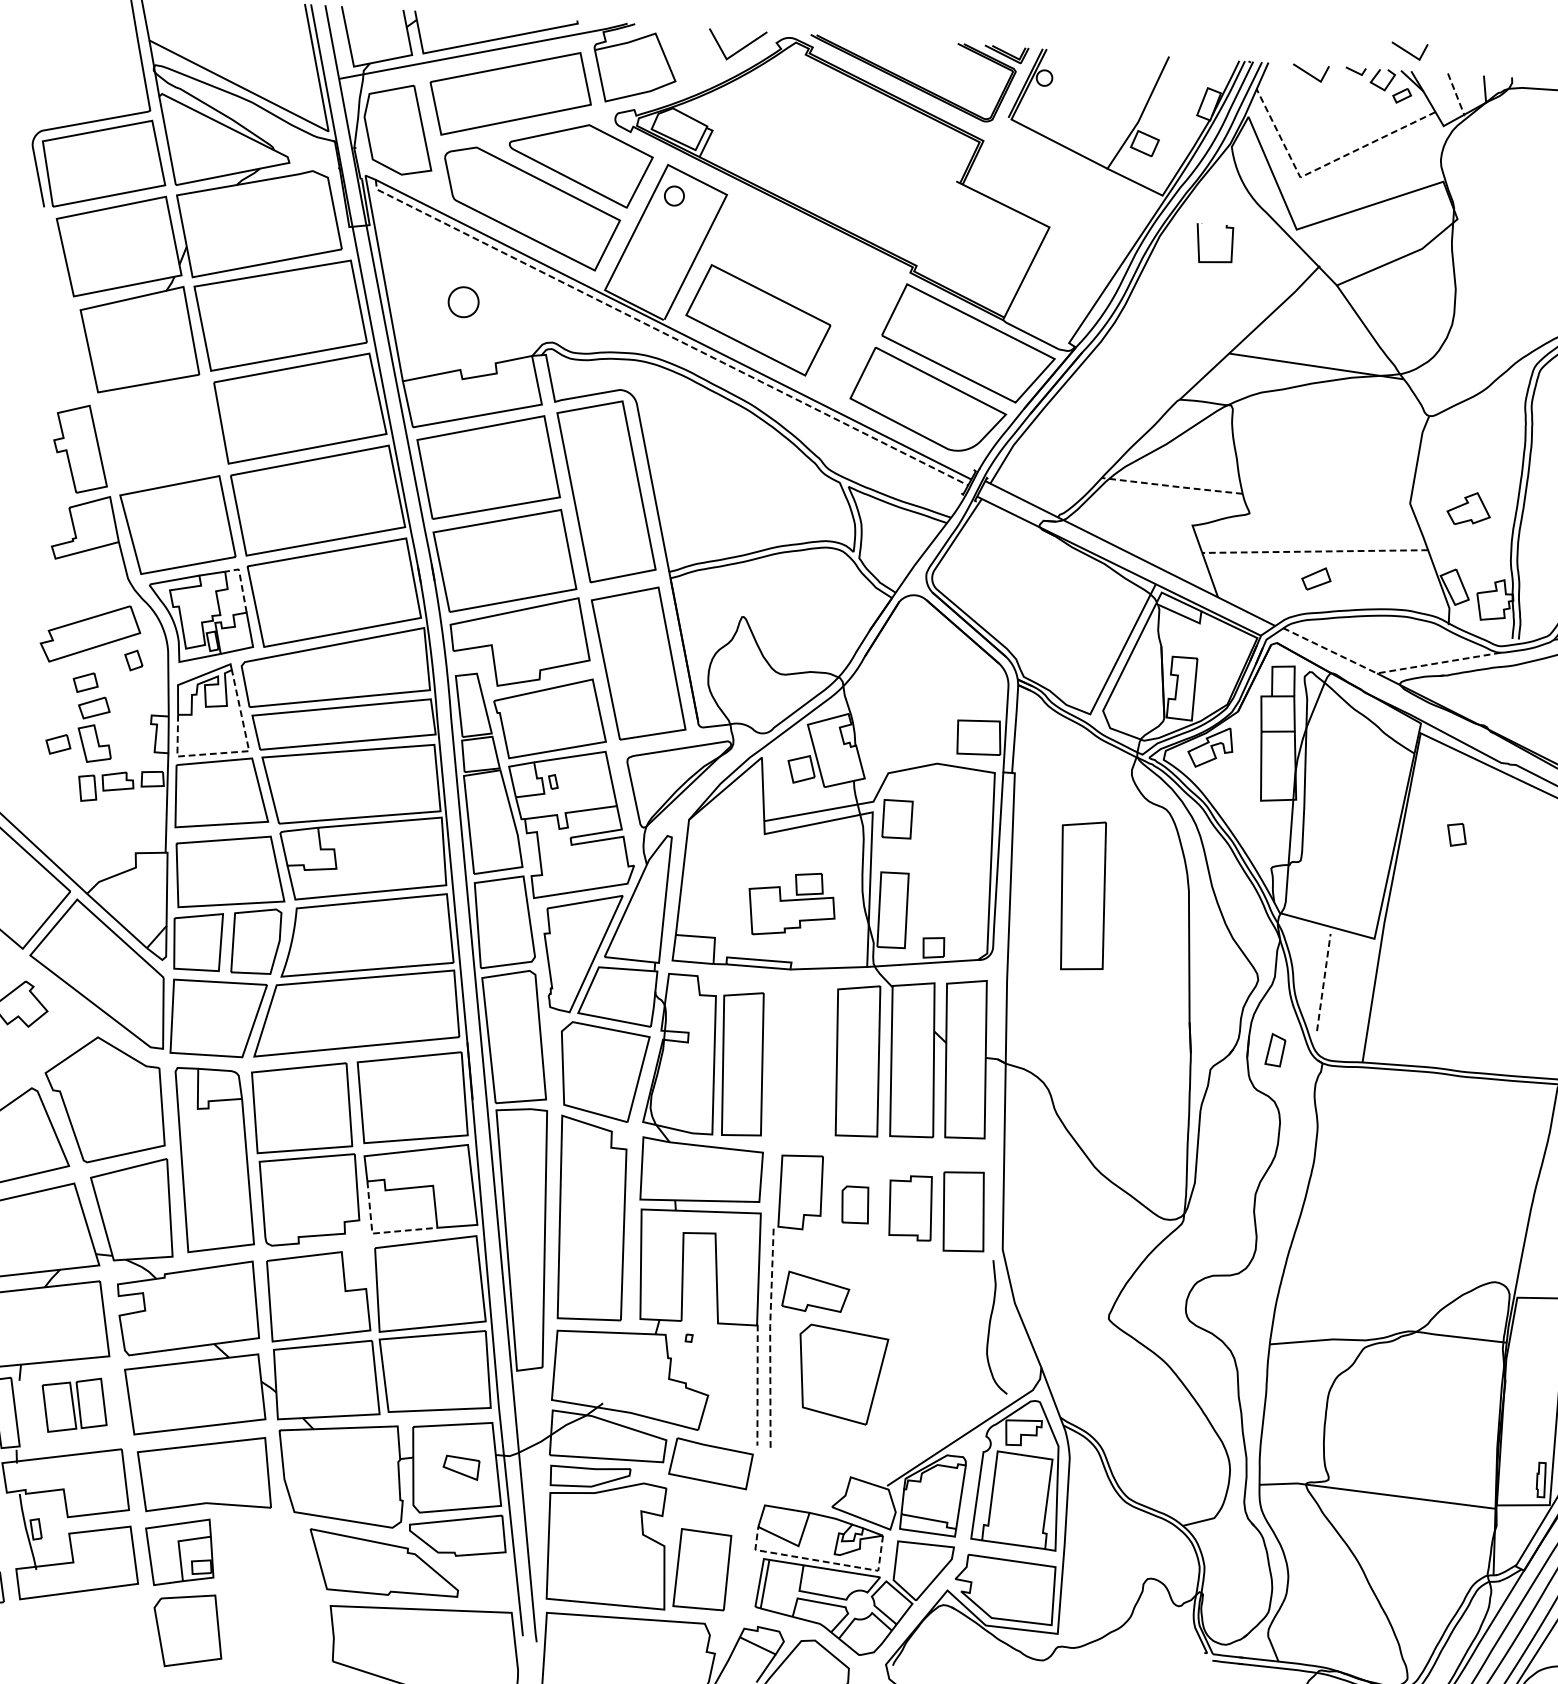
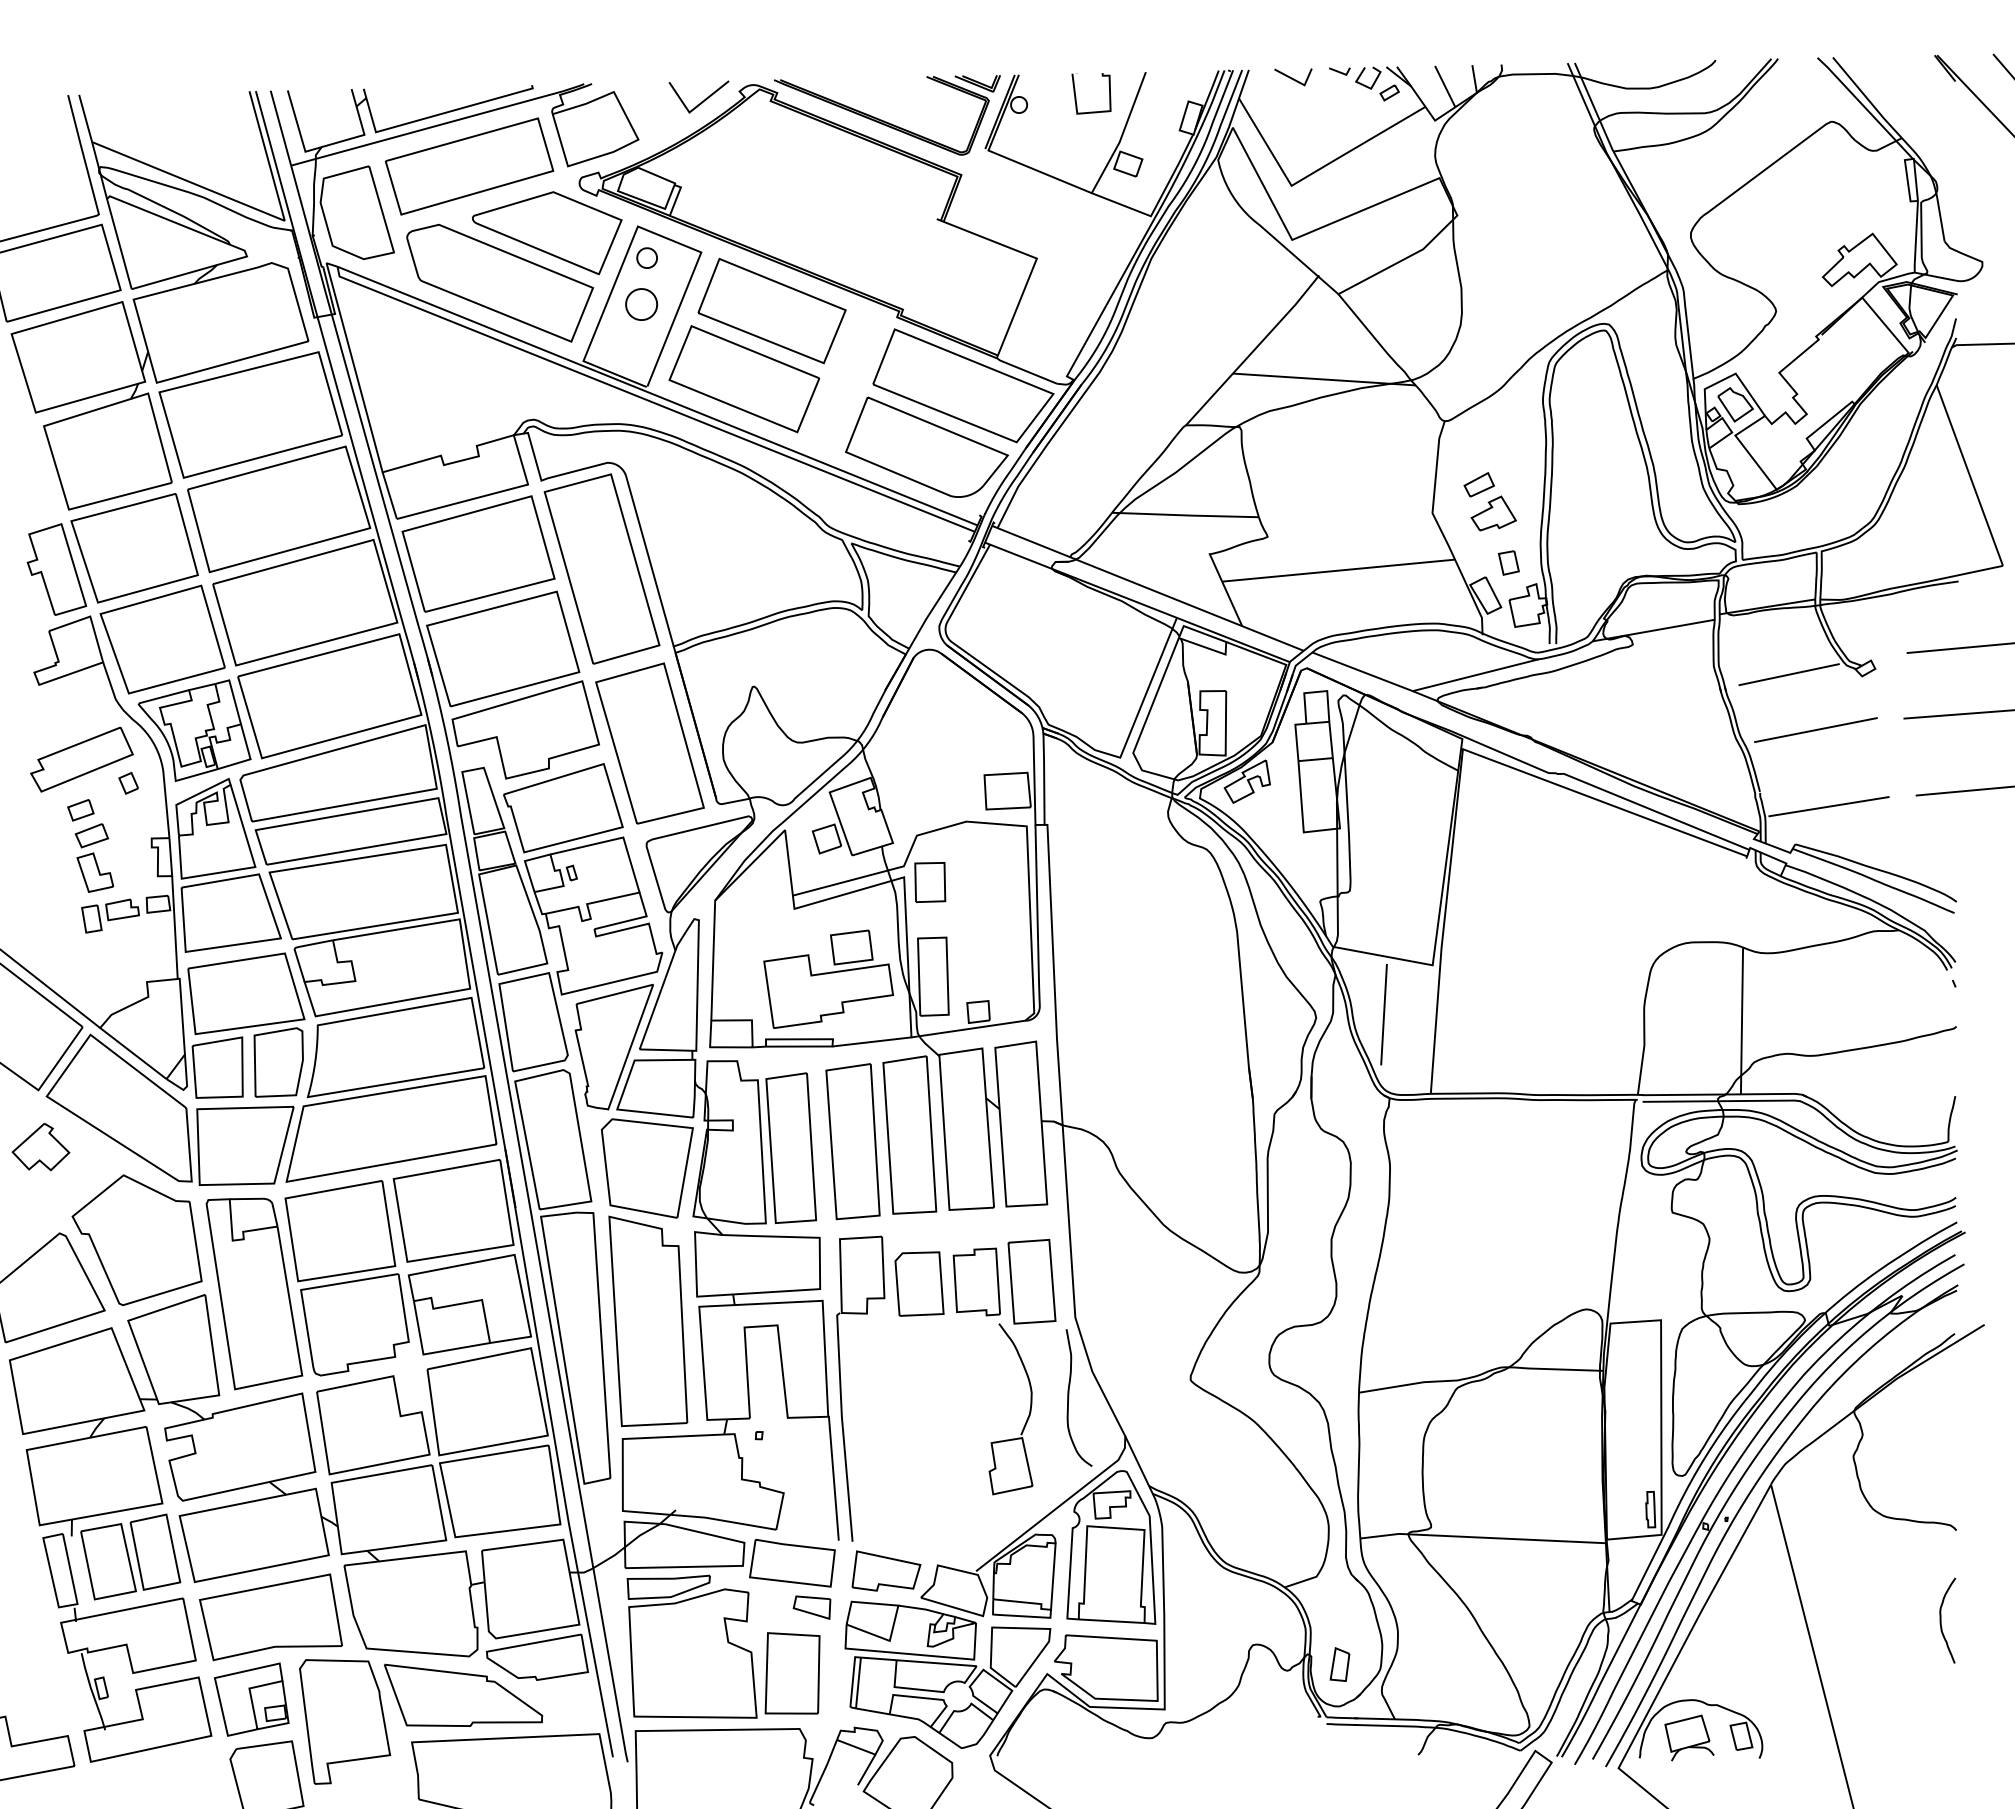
line: (1408, 51) -> (1392, 46), removed
line: (1456, 95) -> (1445, 87), dashed -> solid
line: (1323, 166) -> (1314, 172), dashed -> solid
part: (1199, 245) -> (1076, 96), moved
part: (789, 256) -> (771, 310), added
part: (463, 302) -> (641, 304), moved
line: (668, 335) -> (652, 402), dashed -> solid
part: (158, 434) -> (134, 548), added
line: (1172, 486) -> (1185, 515), dashed -> solid
line: (1314, 551) -> (1337, 570), dashed -> solid
part: (1315, 578) -> (1478, 484), moved
line: (241, 583) -> (233, 694), dashed -> solid
line: (1386, 671) -> (1422, 688), dashed -> solid
part: (58, 744) -> (57, 876), removed
line: (233, 752) -> (239, 869), dashed -> solid
part: (1456, 834) -> (1508, 562), moved
part: (1082, 895) -> (852, 1141), moved
part: (791, 903) -> (828, 978), size x1.43
line: (1324, 982) -> (1384, 1014), dashed -> solid
part: (1275, 1050) -> (1339, 1664), moved
part: (855, 1204) -> (919, 1283), size x1.67
line: (378, 1233) -> (429, 1353), dashed -> solid
part: (816, 1292) -> (886, 1570), moved
line: (770, 1335) -> (842, 1425), dashed -> solid
part: (949, 1339) -> (1028, 1414), added
part: (841, 1374) -> (919, 1460), removed
line: (757, 1385) -> (833, 1478), dashed -> solid
part: (74, 1404) -> (130, 1556), size x1.43
part: (460, 1467) -> (811, 1607), moved
line: (822, 1561) -> (915, 1654), dashed -> solid
part: (268, 1580) -> (345, 1721), added

